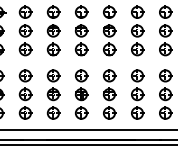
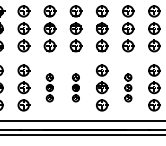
part: (53, 94) -> (49, 87), size x0.6
part: (81, 94) -> (76, 87), size x0.6
part: (137, 94) -> (128, 87), size x0.6

